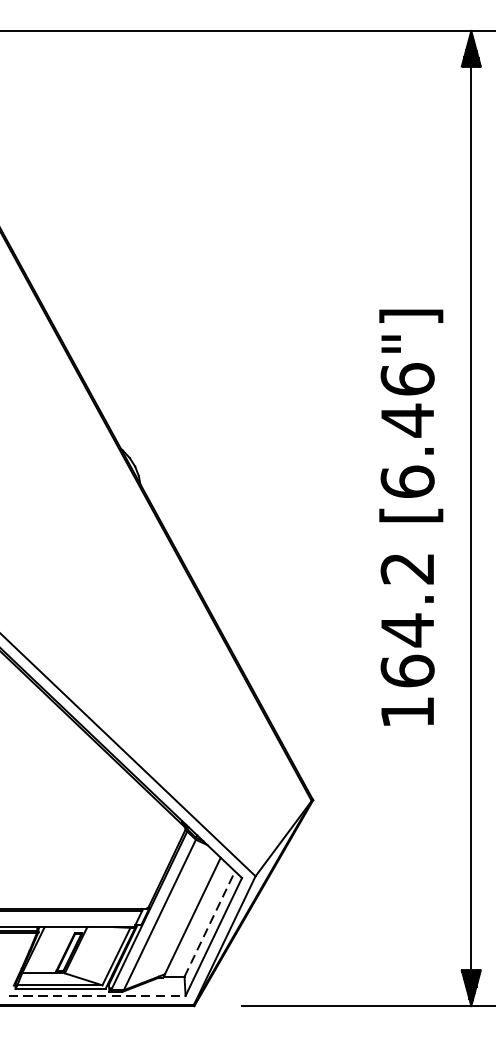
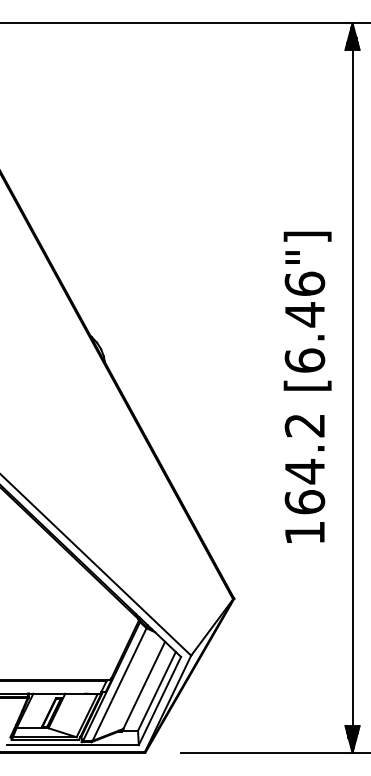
line: (209, 924) -> (156, 691), dashed -> solid
line: (98, 996) -> (73, 745), dashed -> solid

